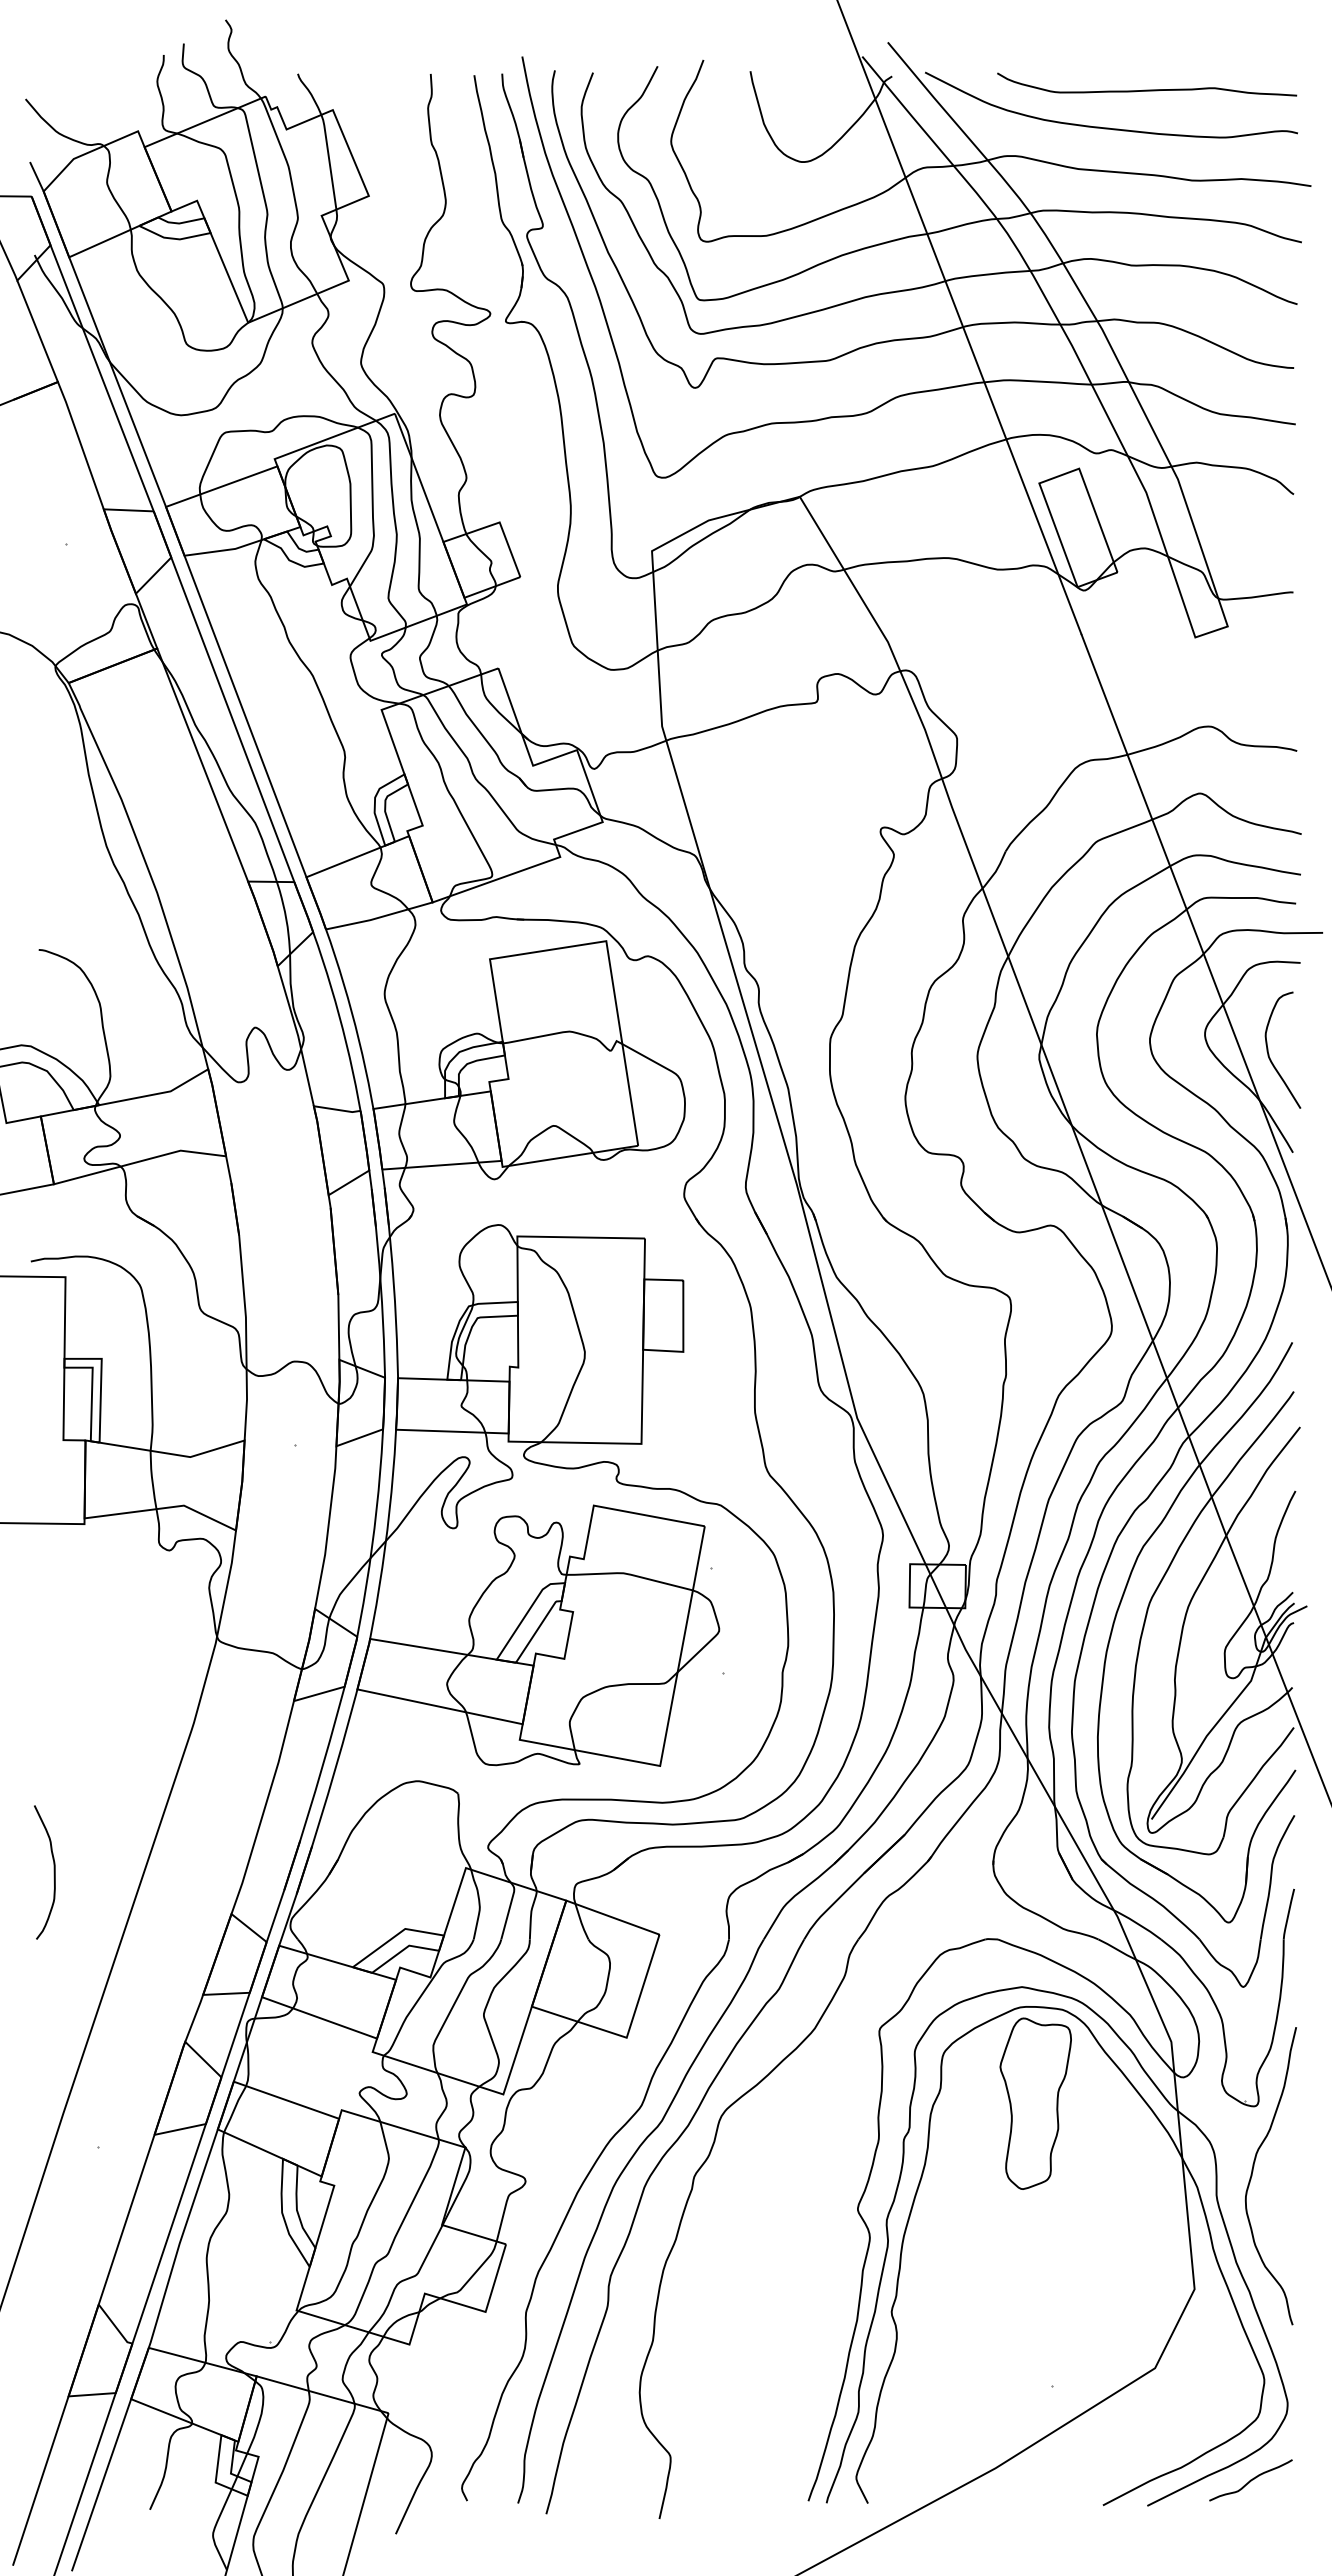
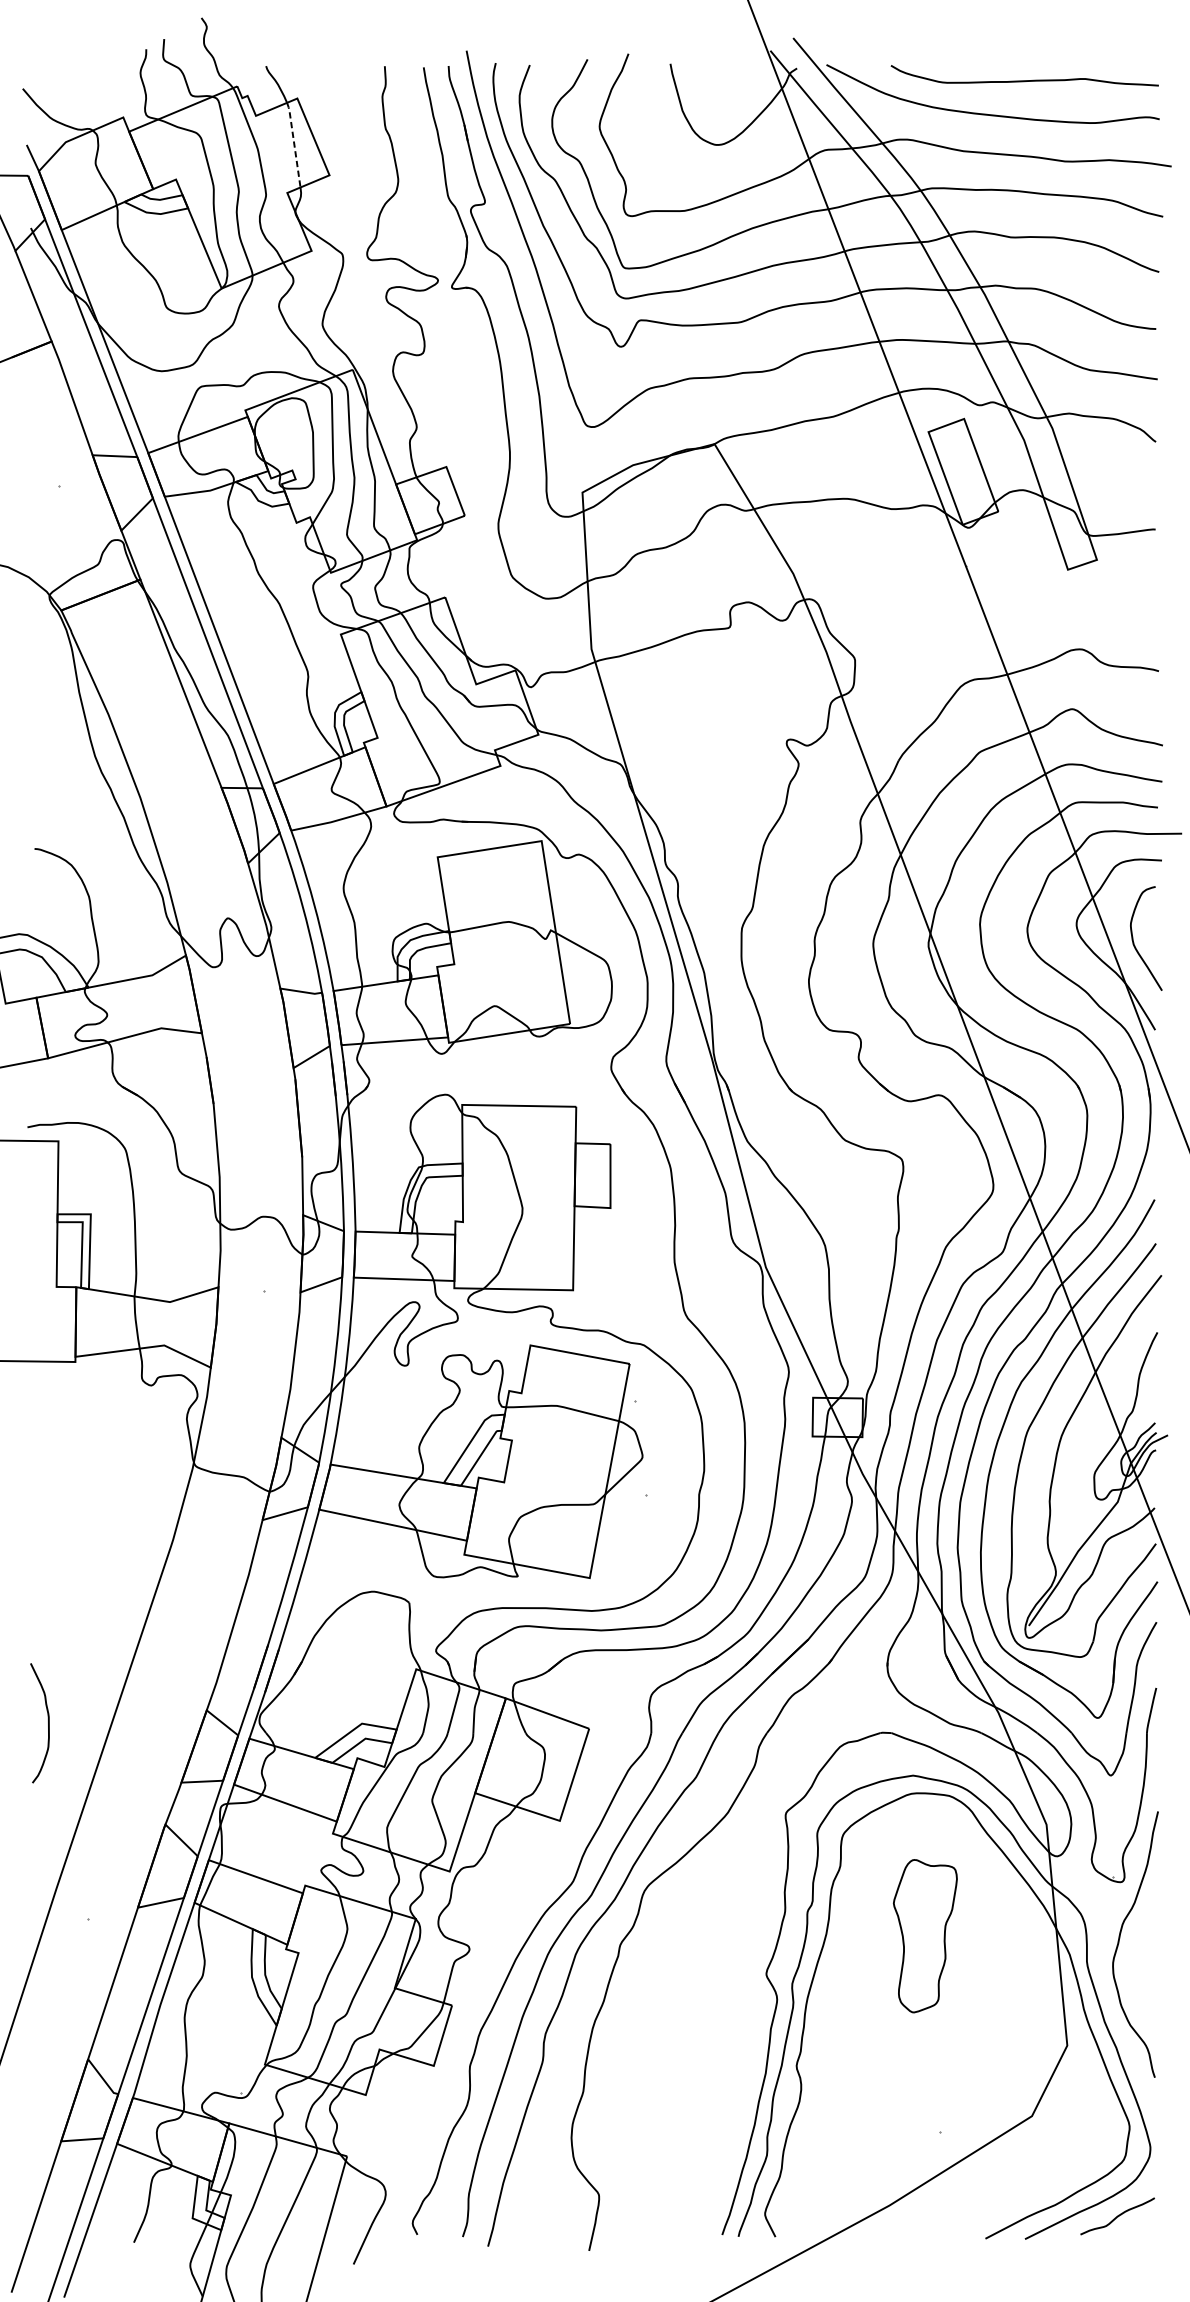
line: (329, 160) -> (294, 143), solid -> dashed
curve: (53, 1872) -> (47, 1723), moved
part: (1035, 2103) -> (925, 1935), moved

